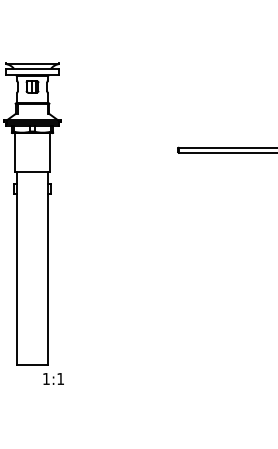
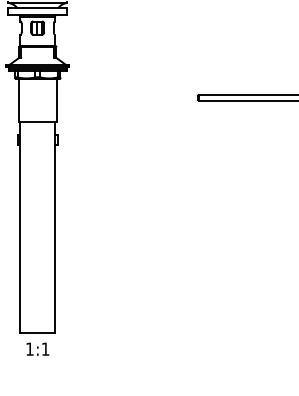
text: (53, 378) -> (37, 348), moved

